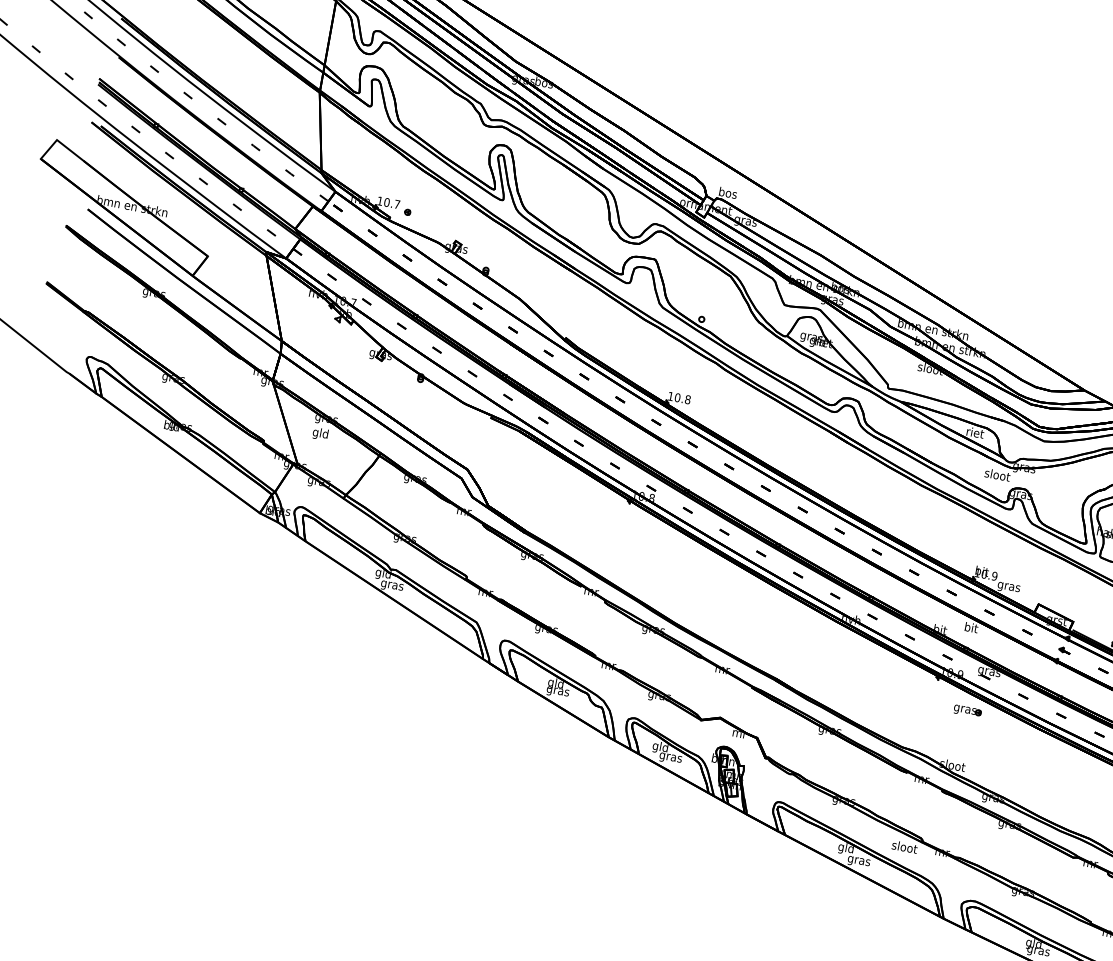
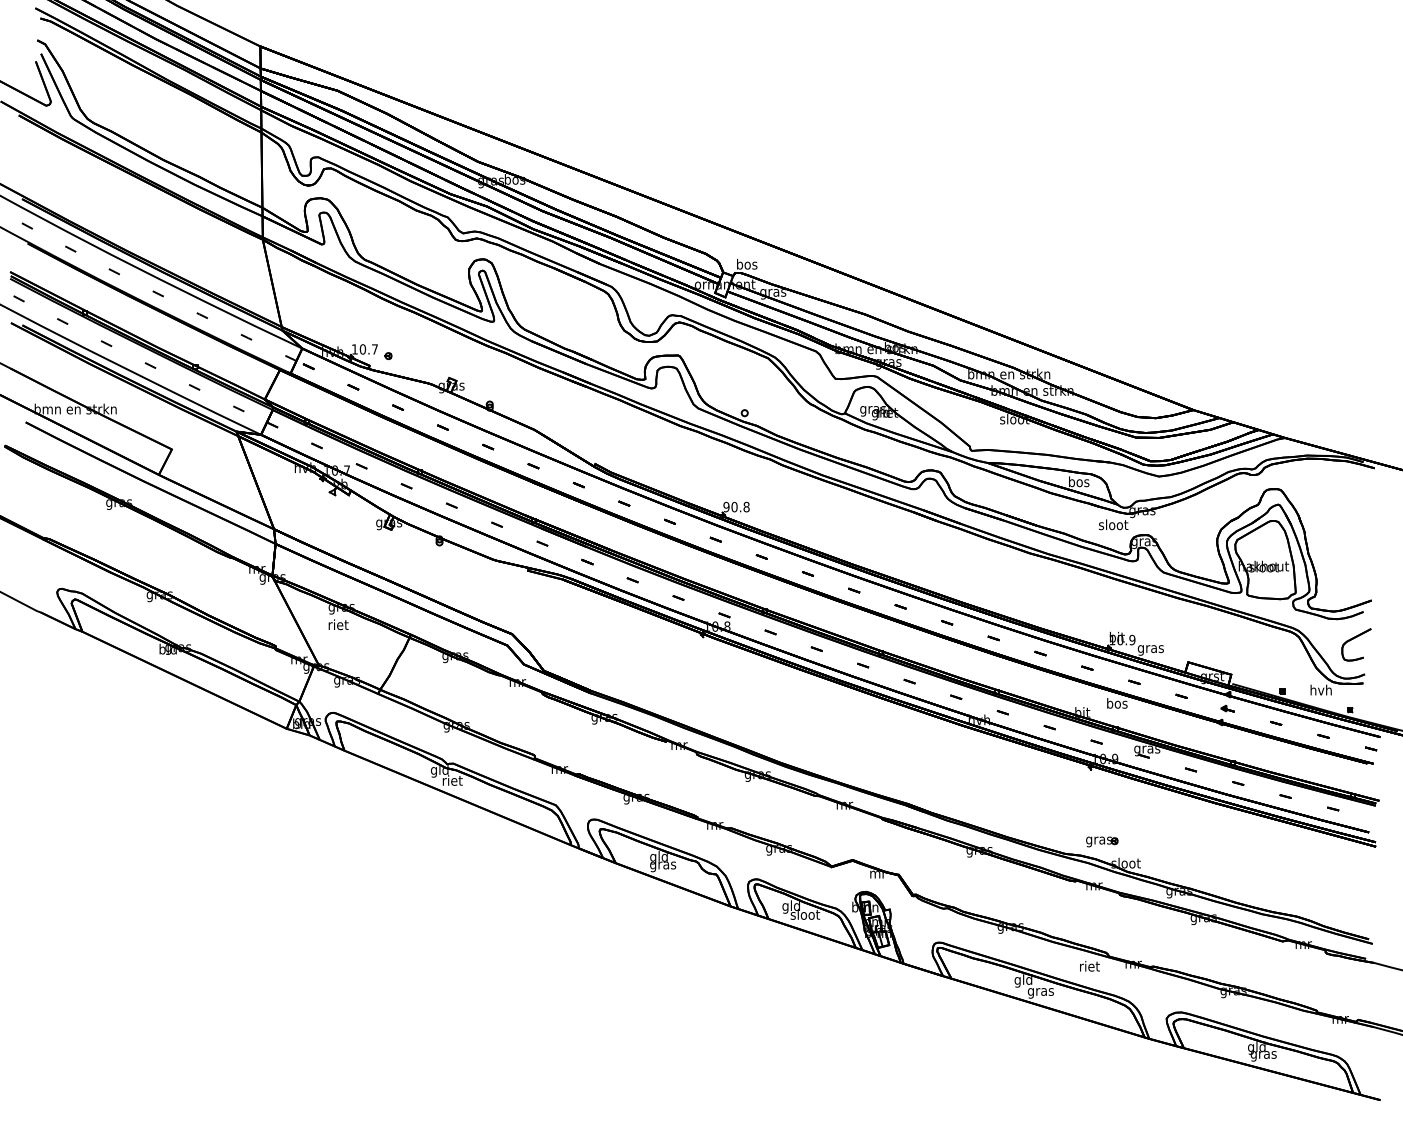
text: (670, 395) -> (726, 506), 10.8 -> 90.8
text: (975, 432) -> (1079, 481), riet -> bos
text: (320, 433) -> (338, 625), gld -> riet
text: (392, 585) -> (452, 781), gras -> riet
text: (971, 627) -> (1117, 703), bit -> bos
part: (967, 711) -> (1102, 841), moved
text: (671, 757) -> (805, 915), gras -> sloot
text: (904, 847) -> (1089, 966), sloot -> riet

